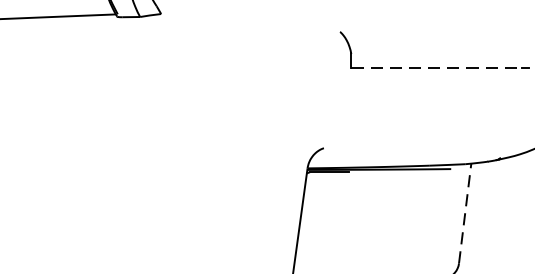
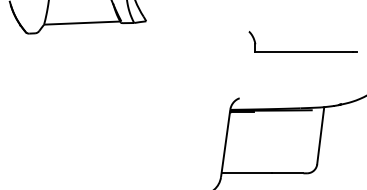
line: (436, 68) -> (304, 52), dashed -> solid
line: (464, 213) -> (320, 135), dashed -> solid

